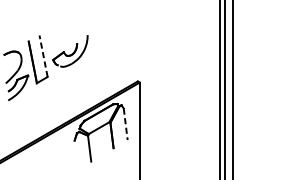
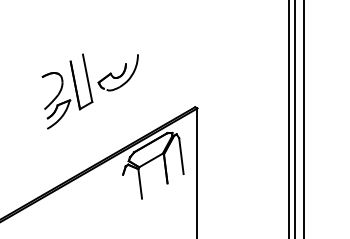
line: (43, 55) -> (87, 77), dashed -> solid
line: (125, 124) -> (181, 156), dashed -> solid

